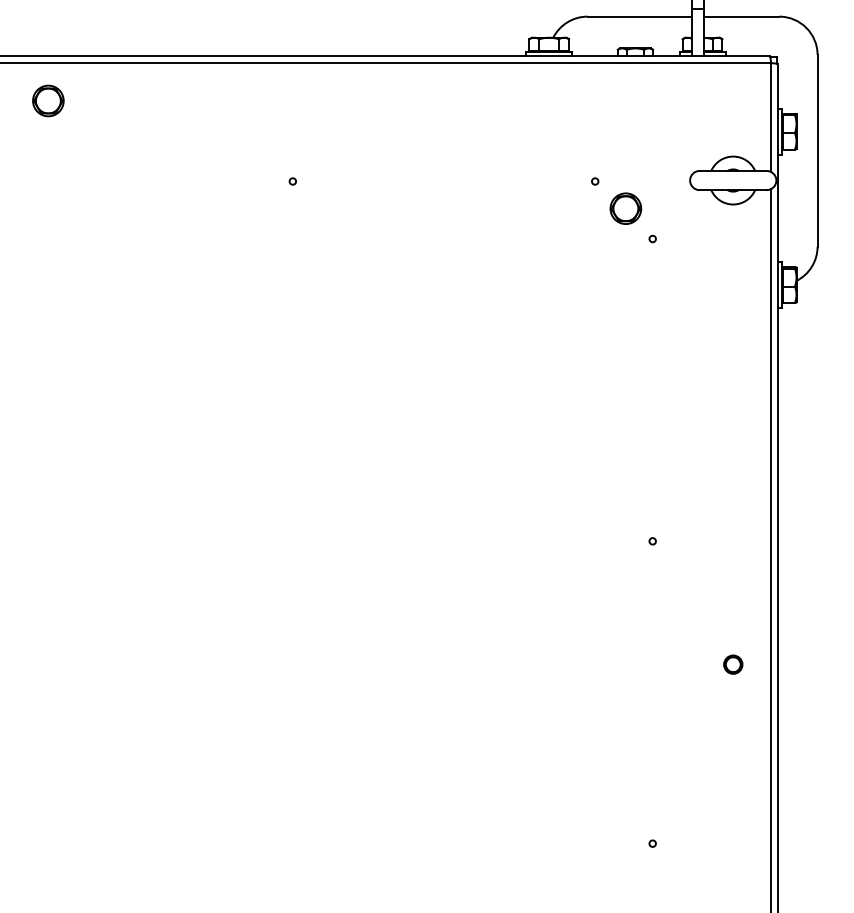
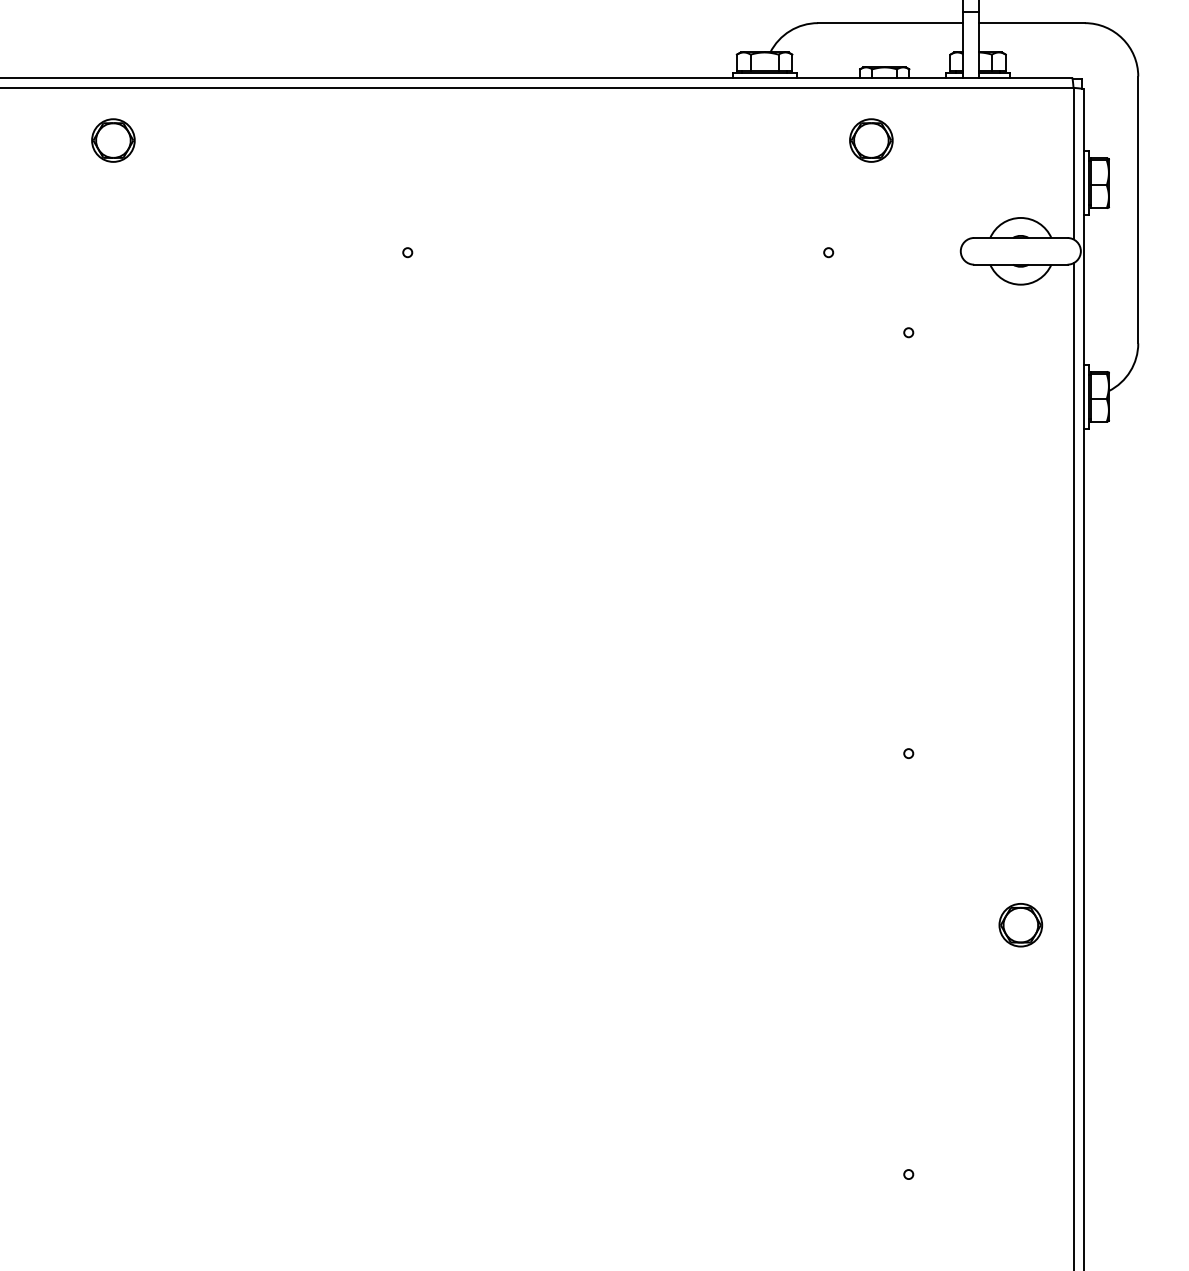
part: (48, 100) -> (113, 140), moved
part: (625, 208) -> (871, 140), moved
part: (732, 664) -> (1020, 925), size x1.67

